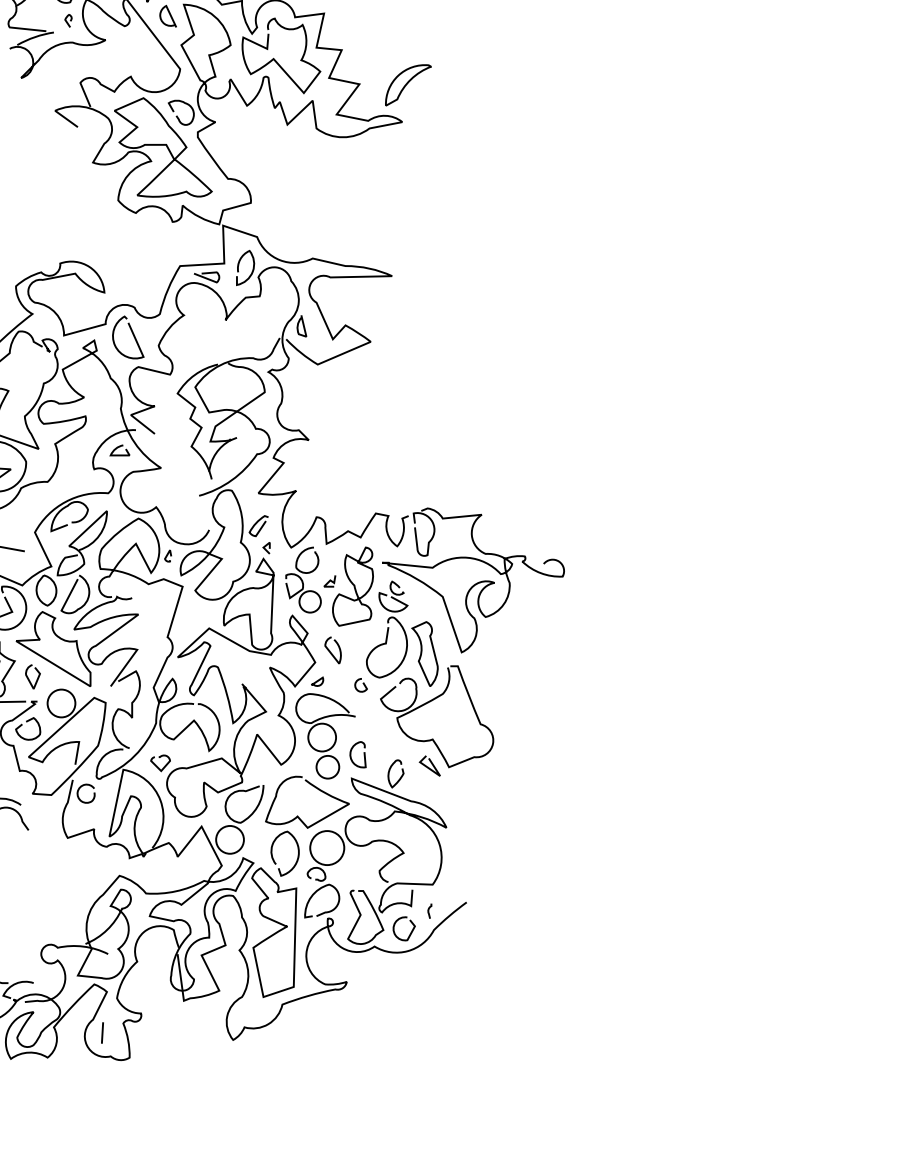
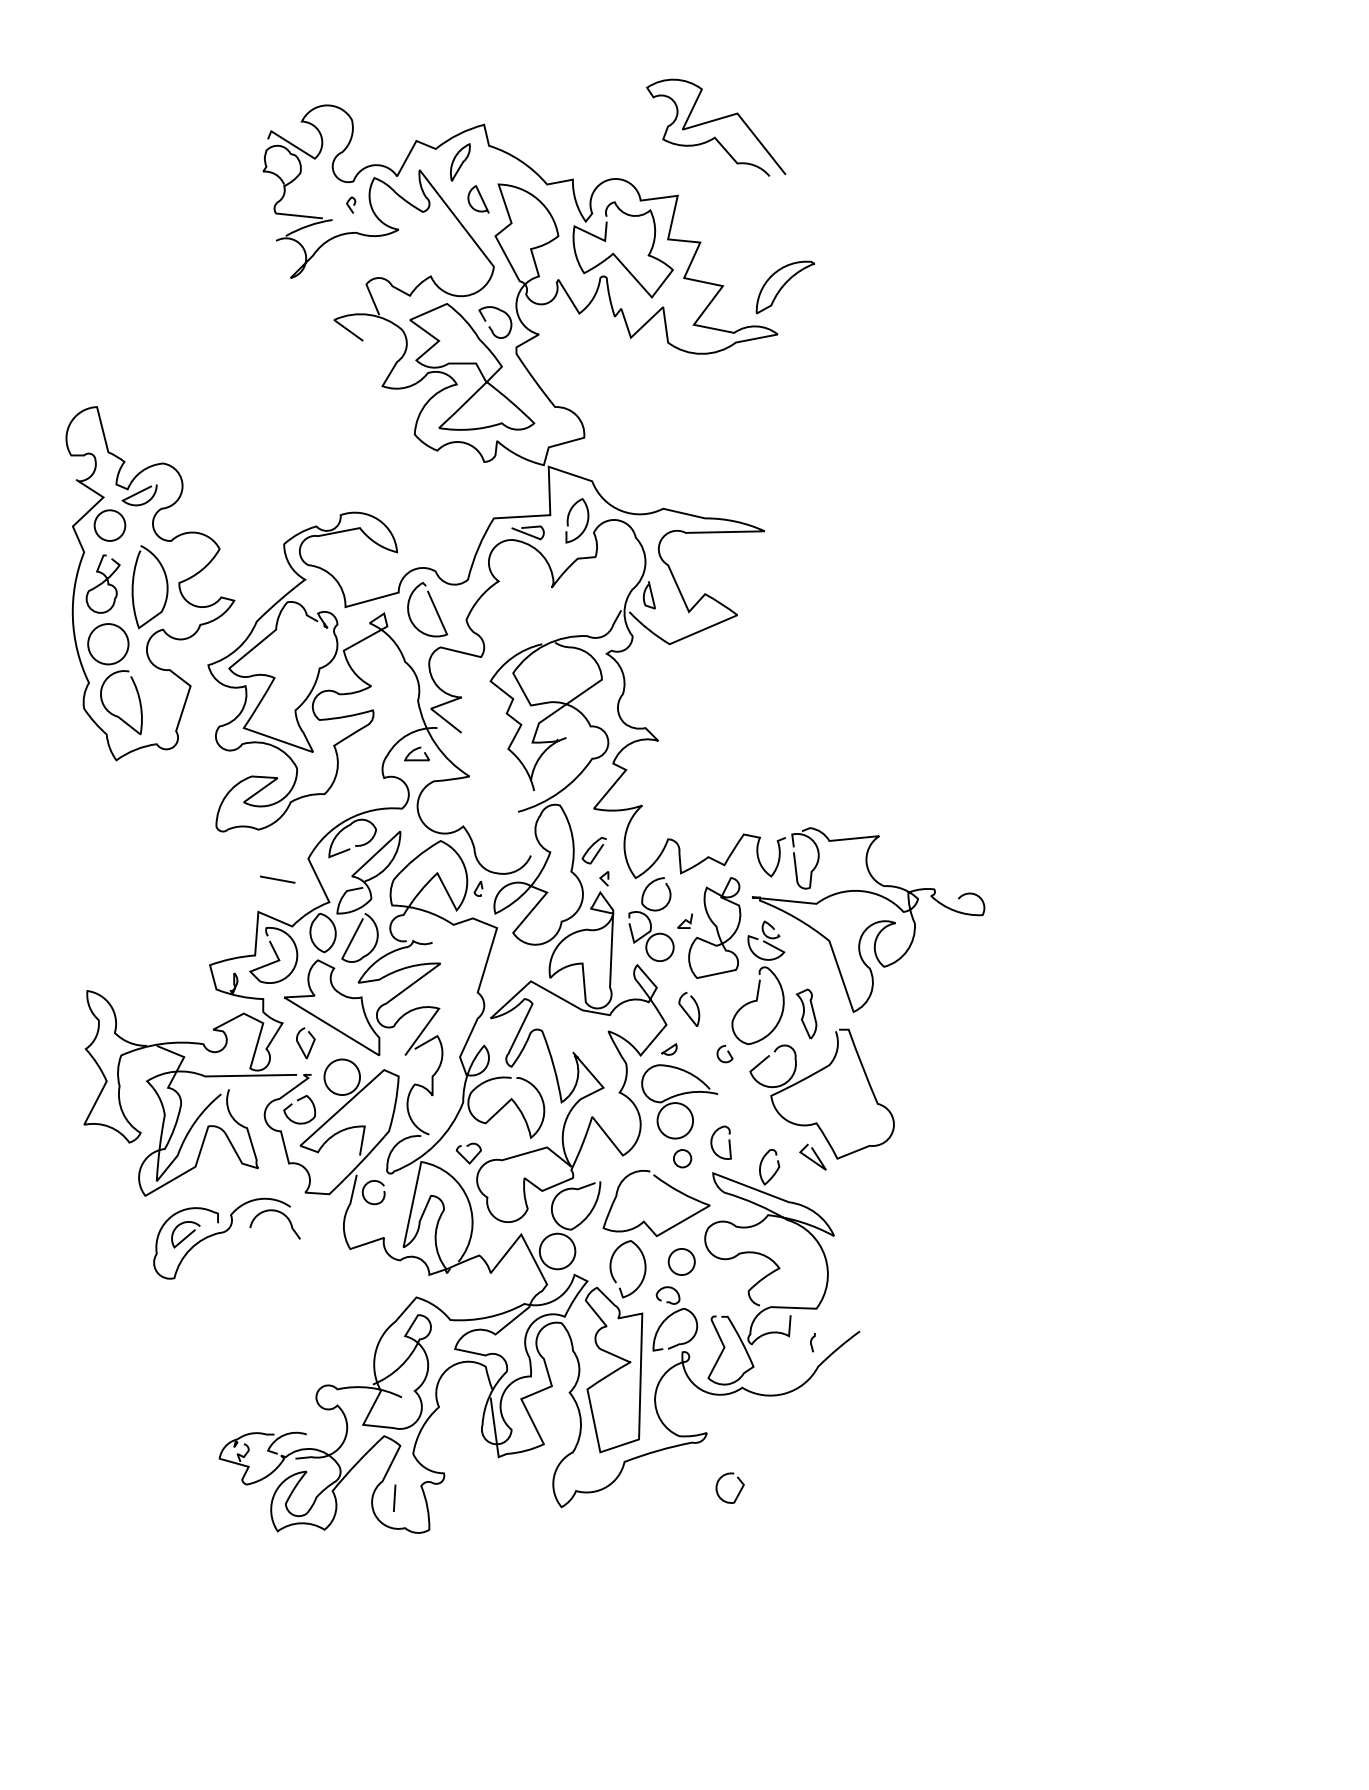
part: (424, 653) -> (806, 1013), size x0.6
circle: (327, 767) -> (682, 1158), size x0.6
circle: (327, 847) -> (681, 1261), size x0.6
curve: (410, 932) -> (738, 1492), moved

